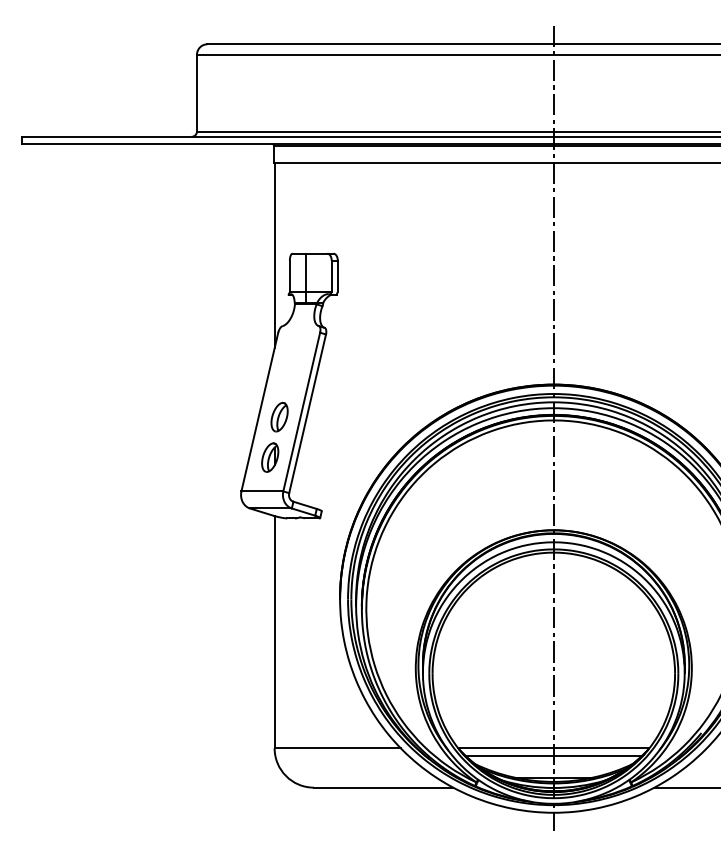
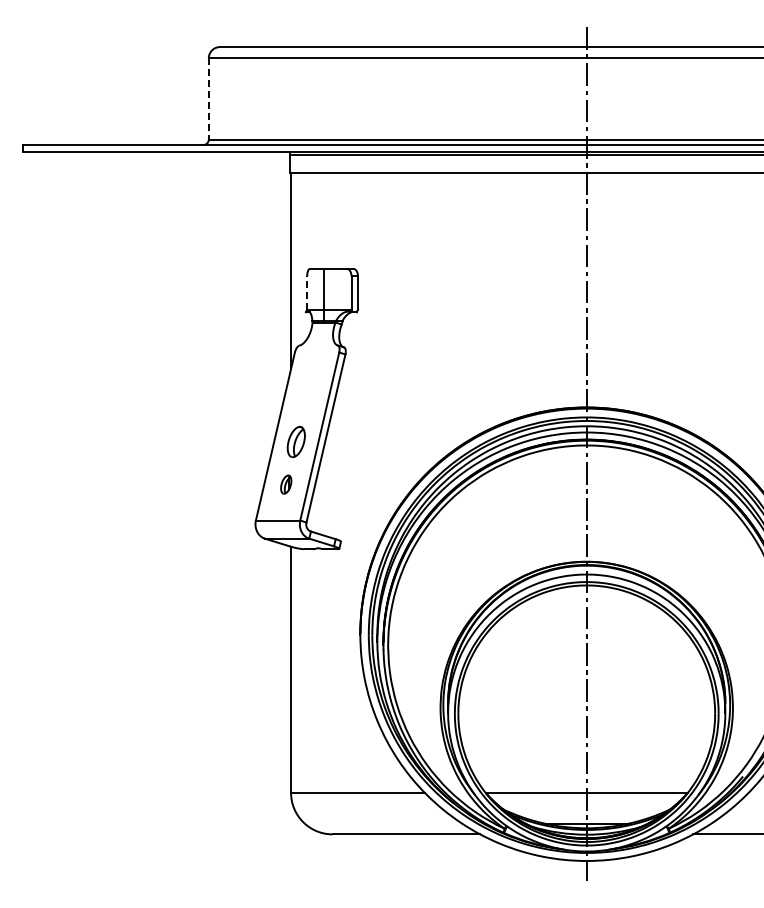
line: (196, 92) -> (208, 98), solid -> dashed
line: (290, 276) -> (307, 292), solid -> dashed
part: (269, 457) -> (285, 484), size x0.6
line: (553, 755) -> (586, 800), removed

